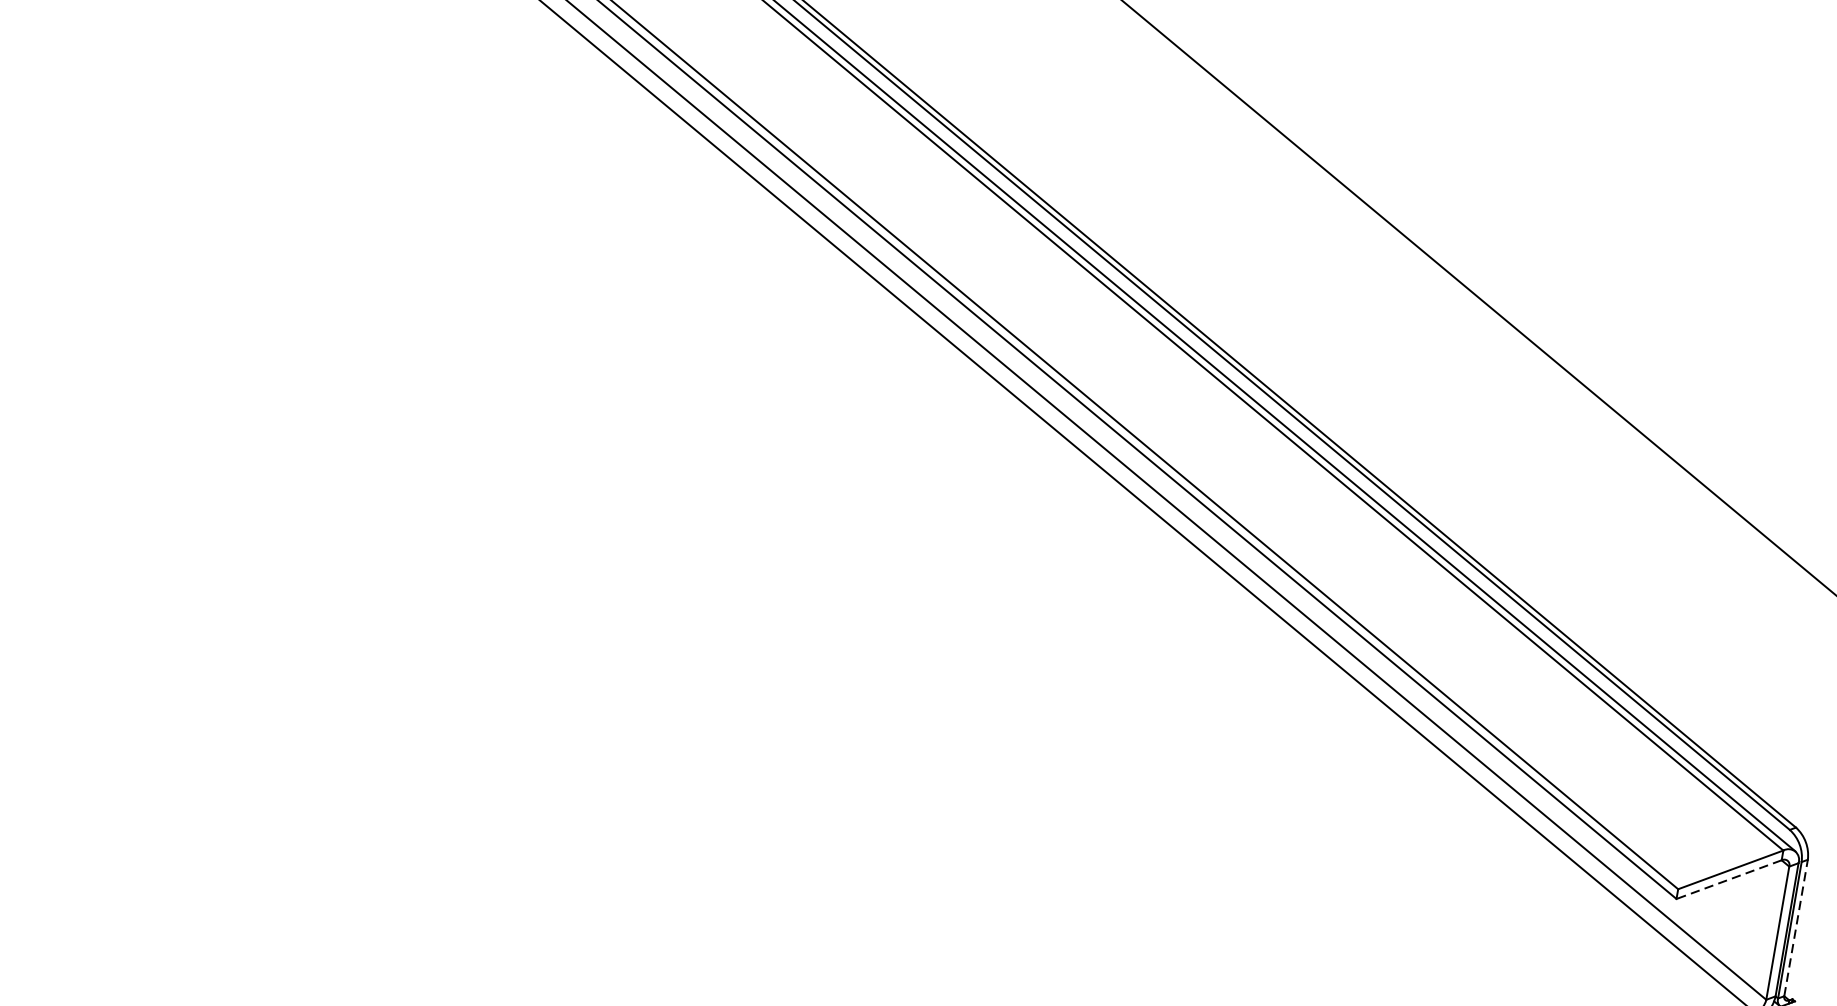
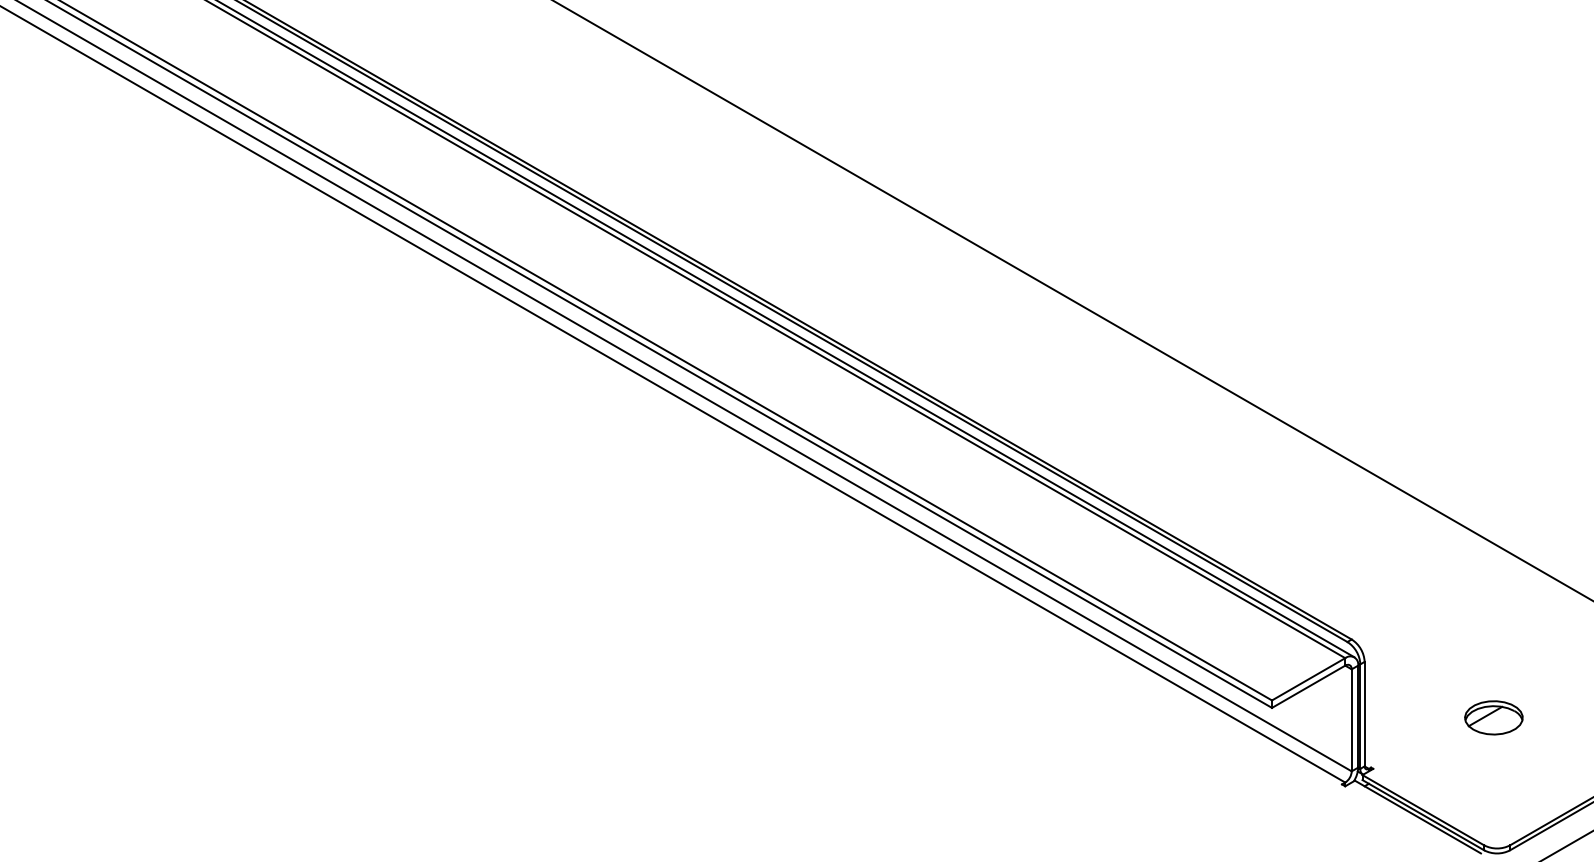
line: (1728, 880) -> (1308, 687), dashed -> solid
line: (1796, 927) -> (1364, 713), dashed -> solid

